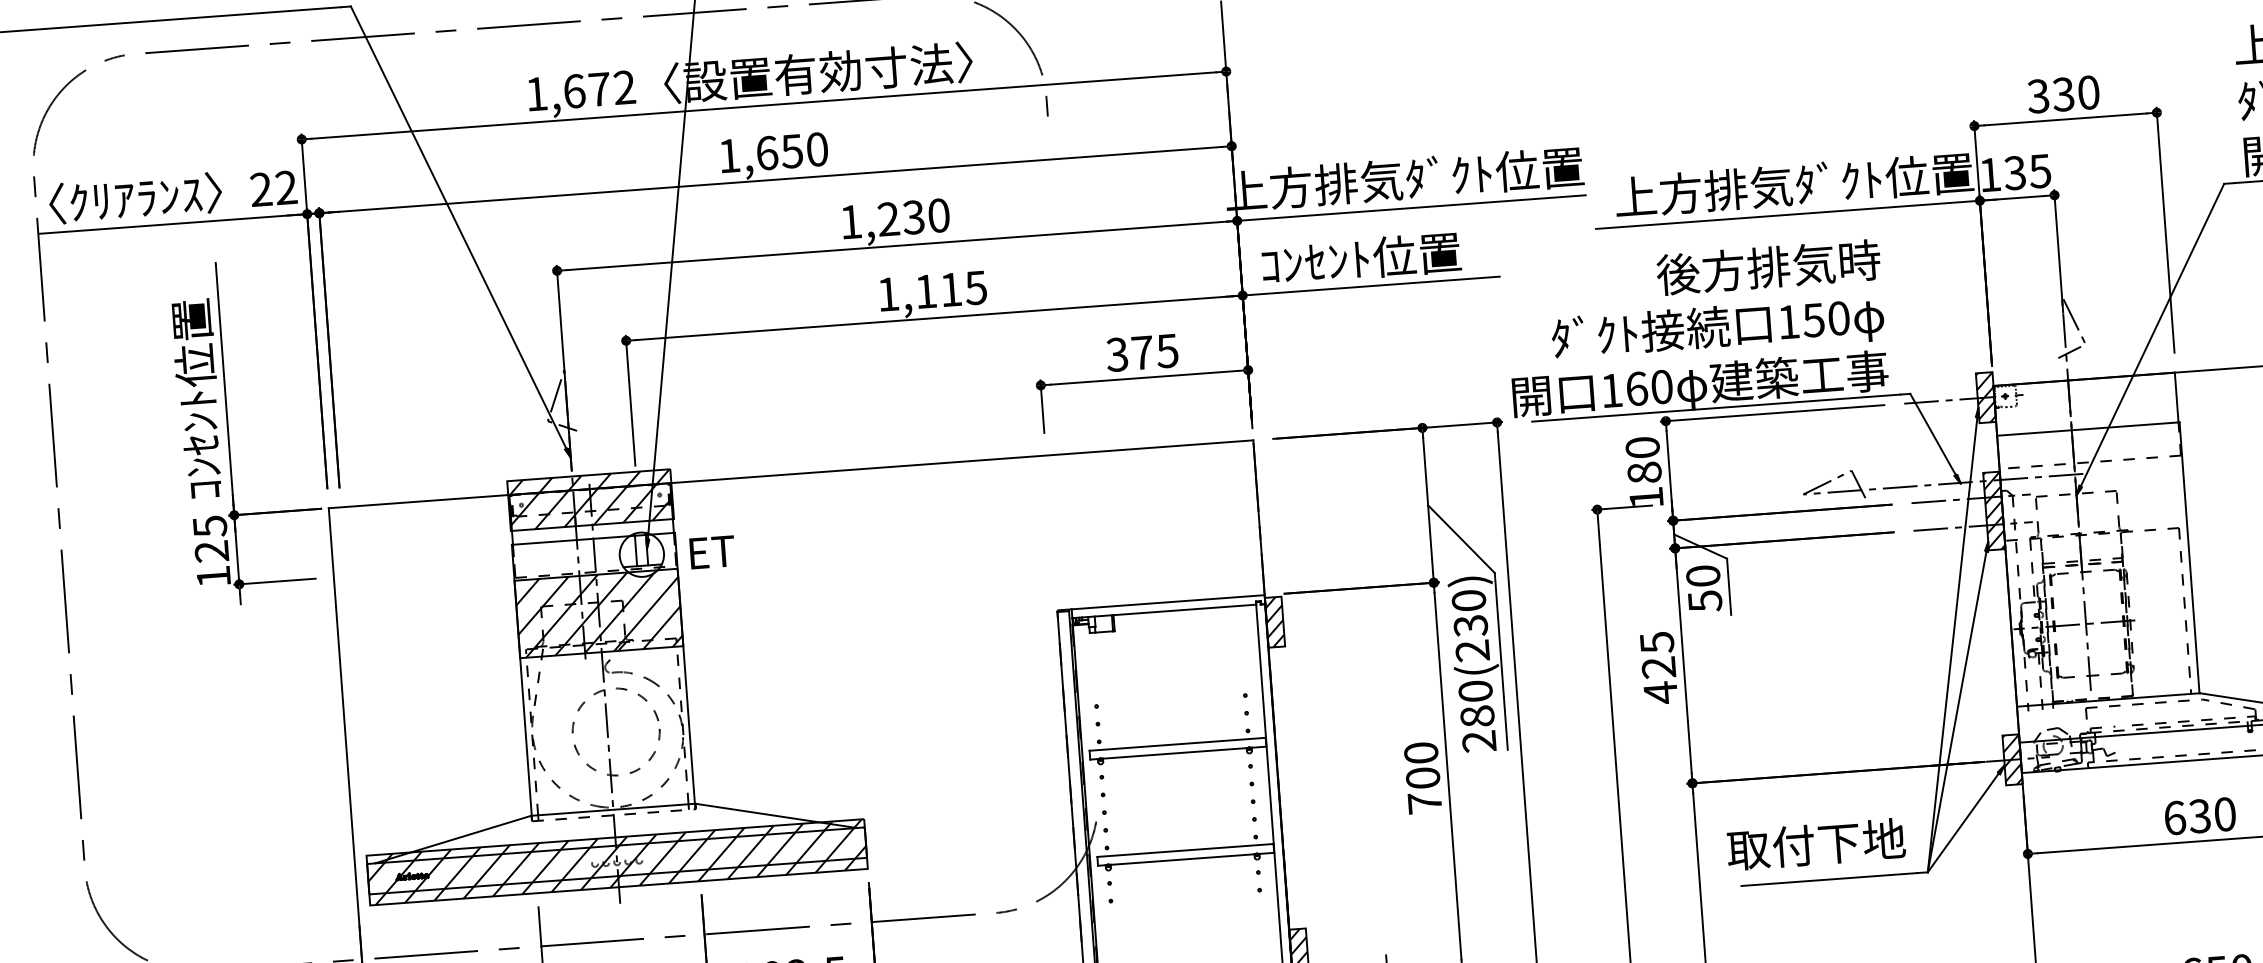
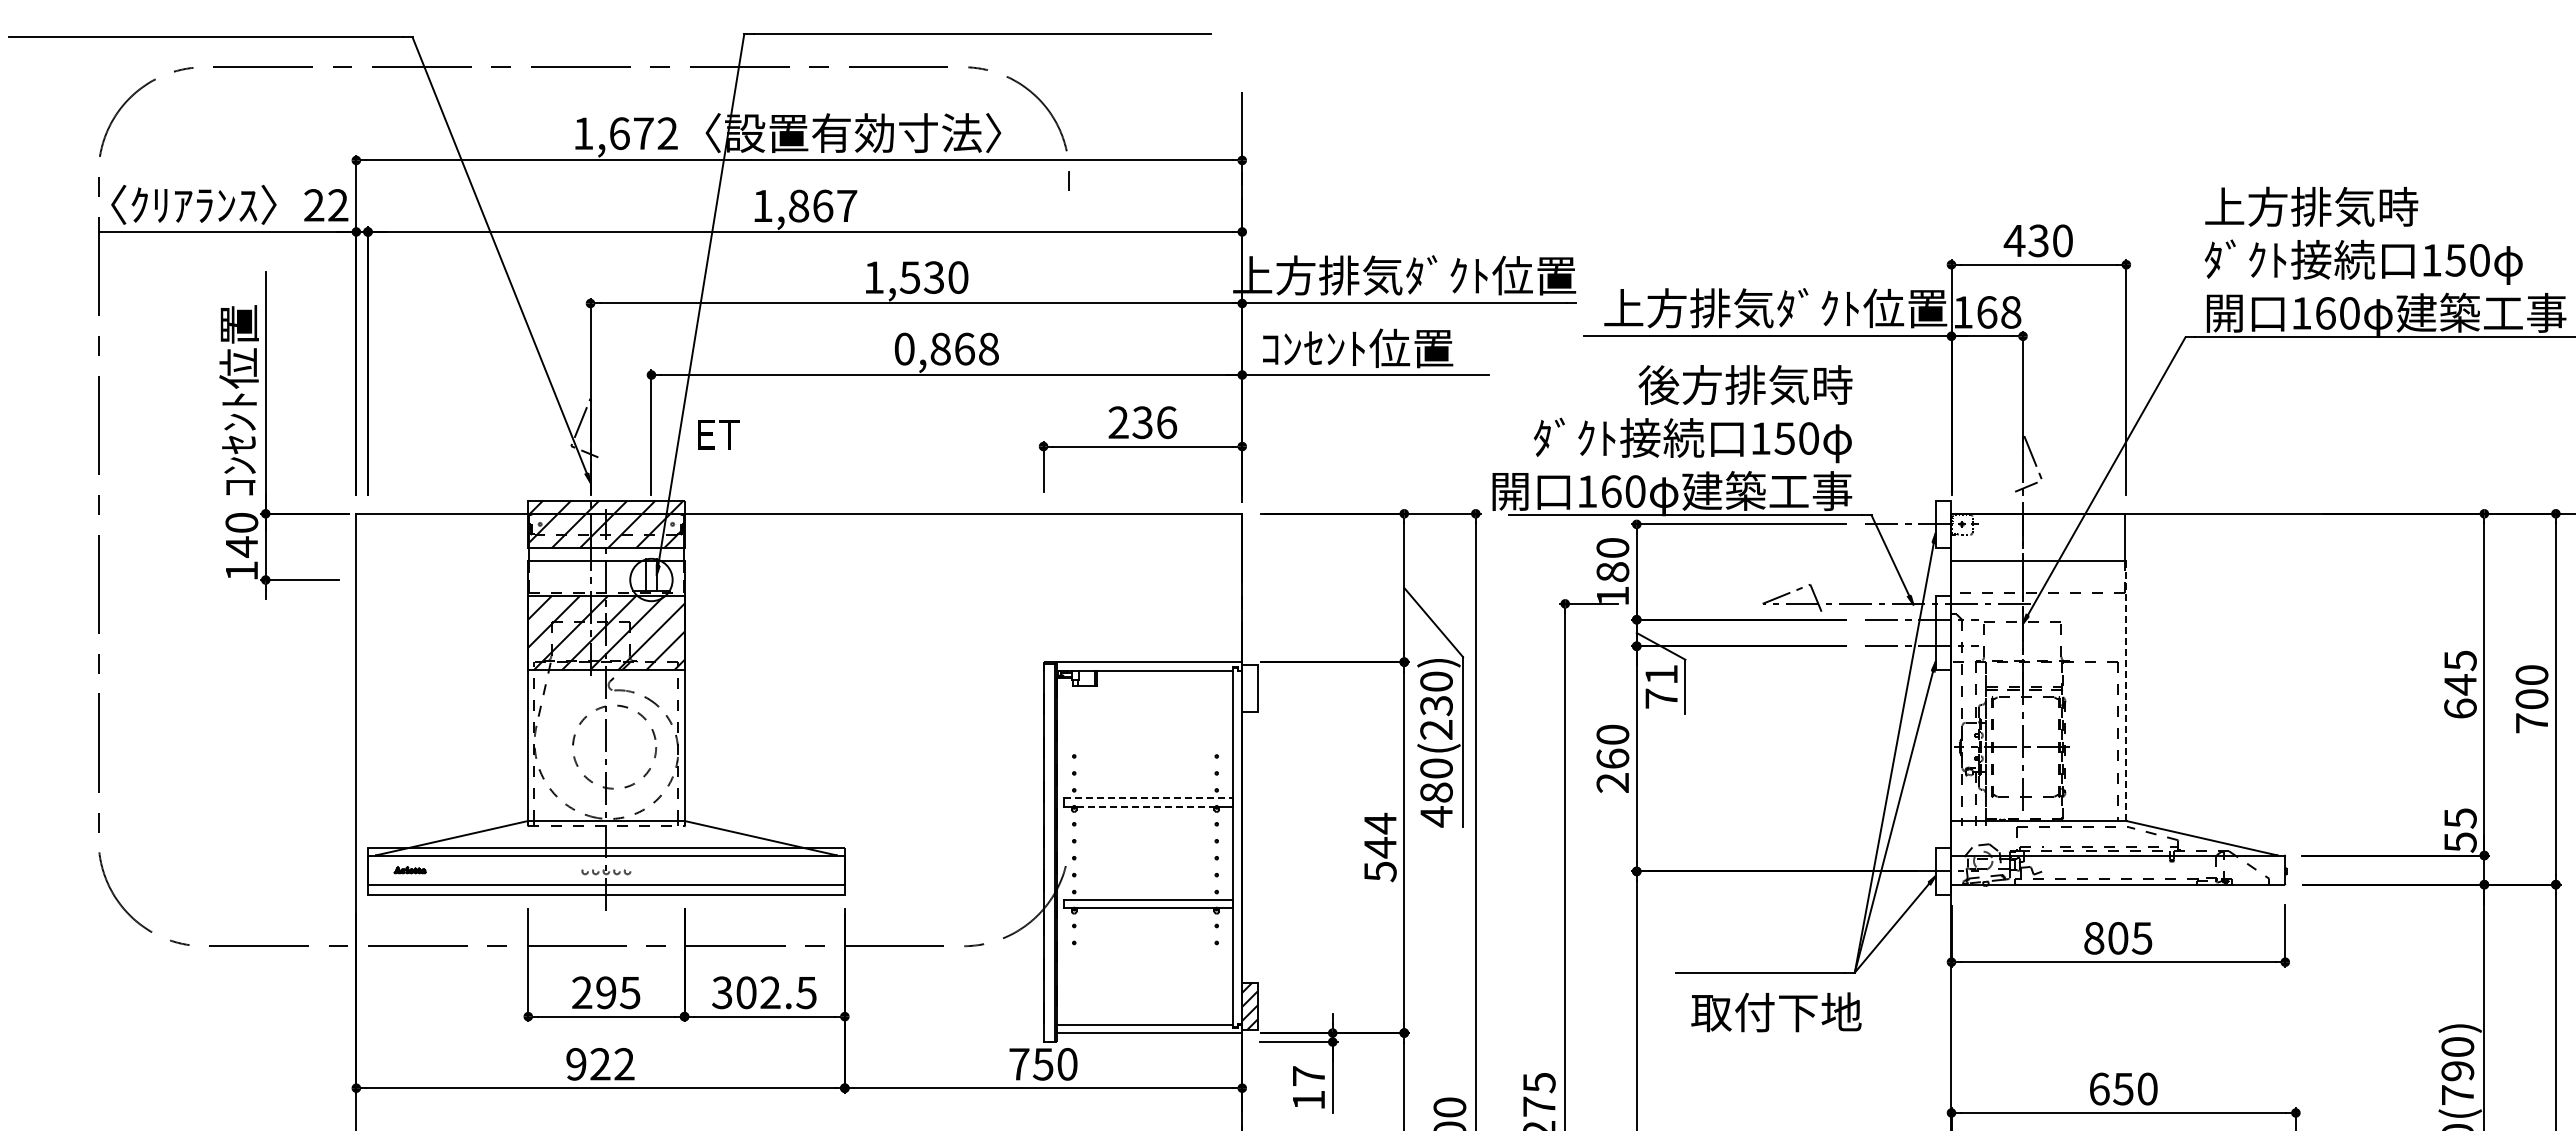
text: (2038, 95) -> (2014, 240), 330 -> 430
text: (792, 150) -> (823, 205), 1,650 -> 1,867
text: (2027, 172) -> (1998, 312), 135 -> 168
text: (887, 219) -> (909, 277), 1,230 -> 1,530
text: (932, 290) -> (946, 348), 1,115 -> 0,868
text: (1142, 352) -> (1142, 422), 375 -> 236
hatch: (1985, 397) -> (1943, 524), removed
hatch: (1994, 510) -> (1943, 632), removed
text: (210, 539) -> (241, 535), 125 -> 140
text: (712, 552) -> (718, 434), moved
line: (2189, 558) -> (2126, 691), solid -> dashed
text: (1704, 588) -> (1661, 686), 50 -> 71
hatch: (1275, 622) -> (1250, 688), removed
text: (1658, 667) -> (1612, 758), 425 -> 260
text: (1479, 741) -> (1436, 816), 280(230) -> 480(230)
line: (1178, 744) -> (1149, 798), solid -> dashed
line: (1174, 753) -> (1145, 806), solid -> dashed
hatch: (2012, 759) -> (1943, 871), removed
text: (1423, 778) -> (1380, 847), 700 -> 544
text: (2200, 816) -> (2118, 938), 630 -> 805
text: (1816, 844) -> (1776, 1012), moved
hatch: (616, 862) -> (605, 871), removed

